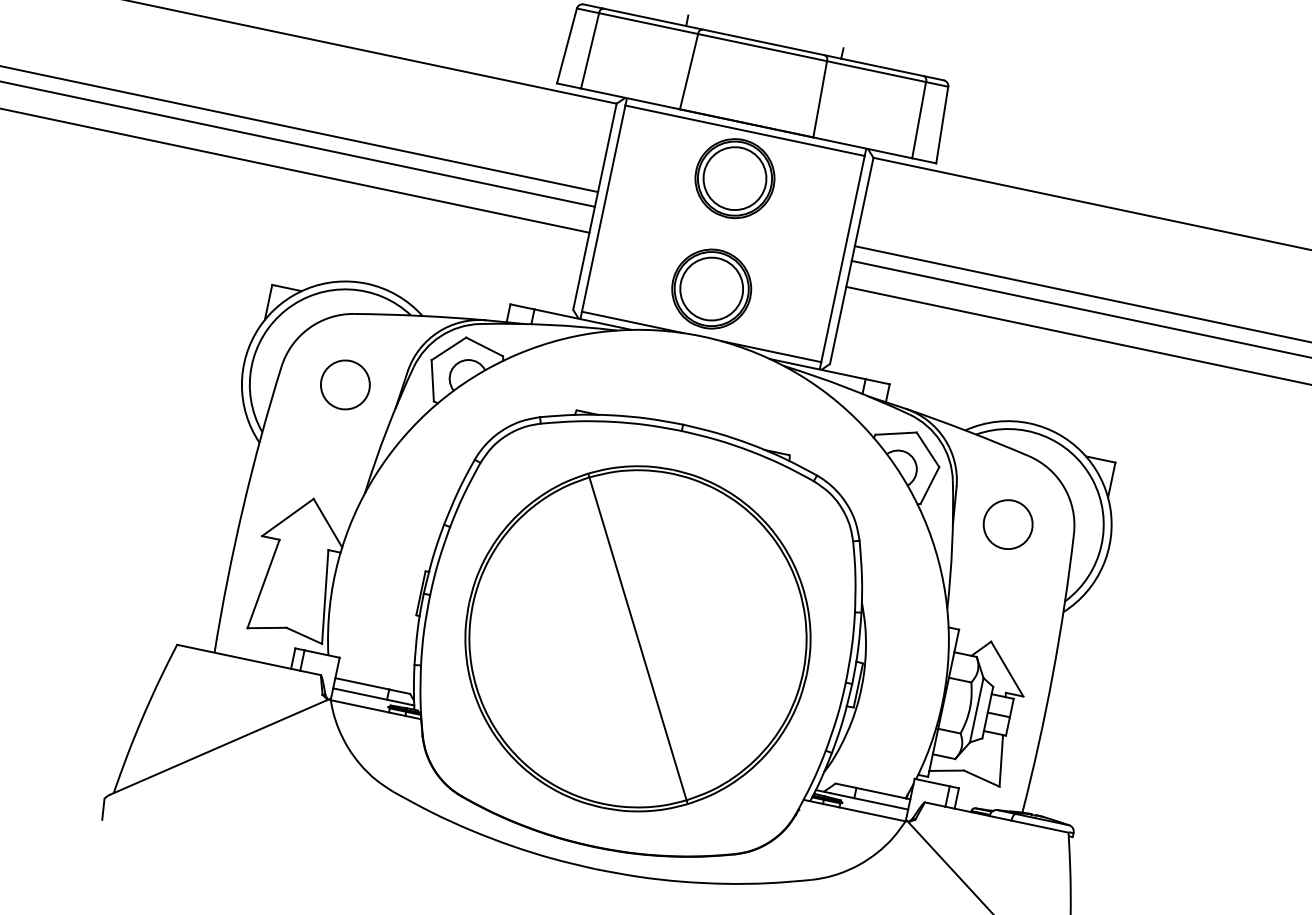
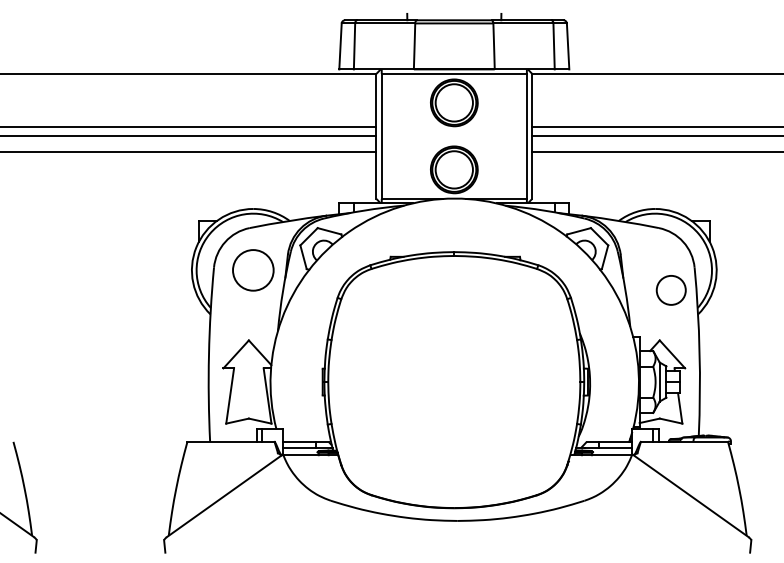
circle: (344, 383) -> (252, 269), size x1.4
circle: (1006, 524) -> (670, 290), moved
part: (638, 638) -> (454, 381), removed

